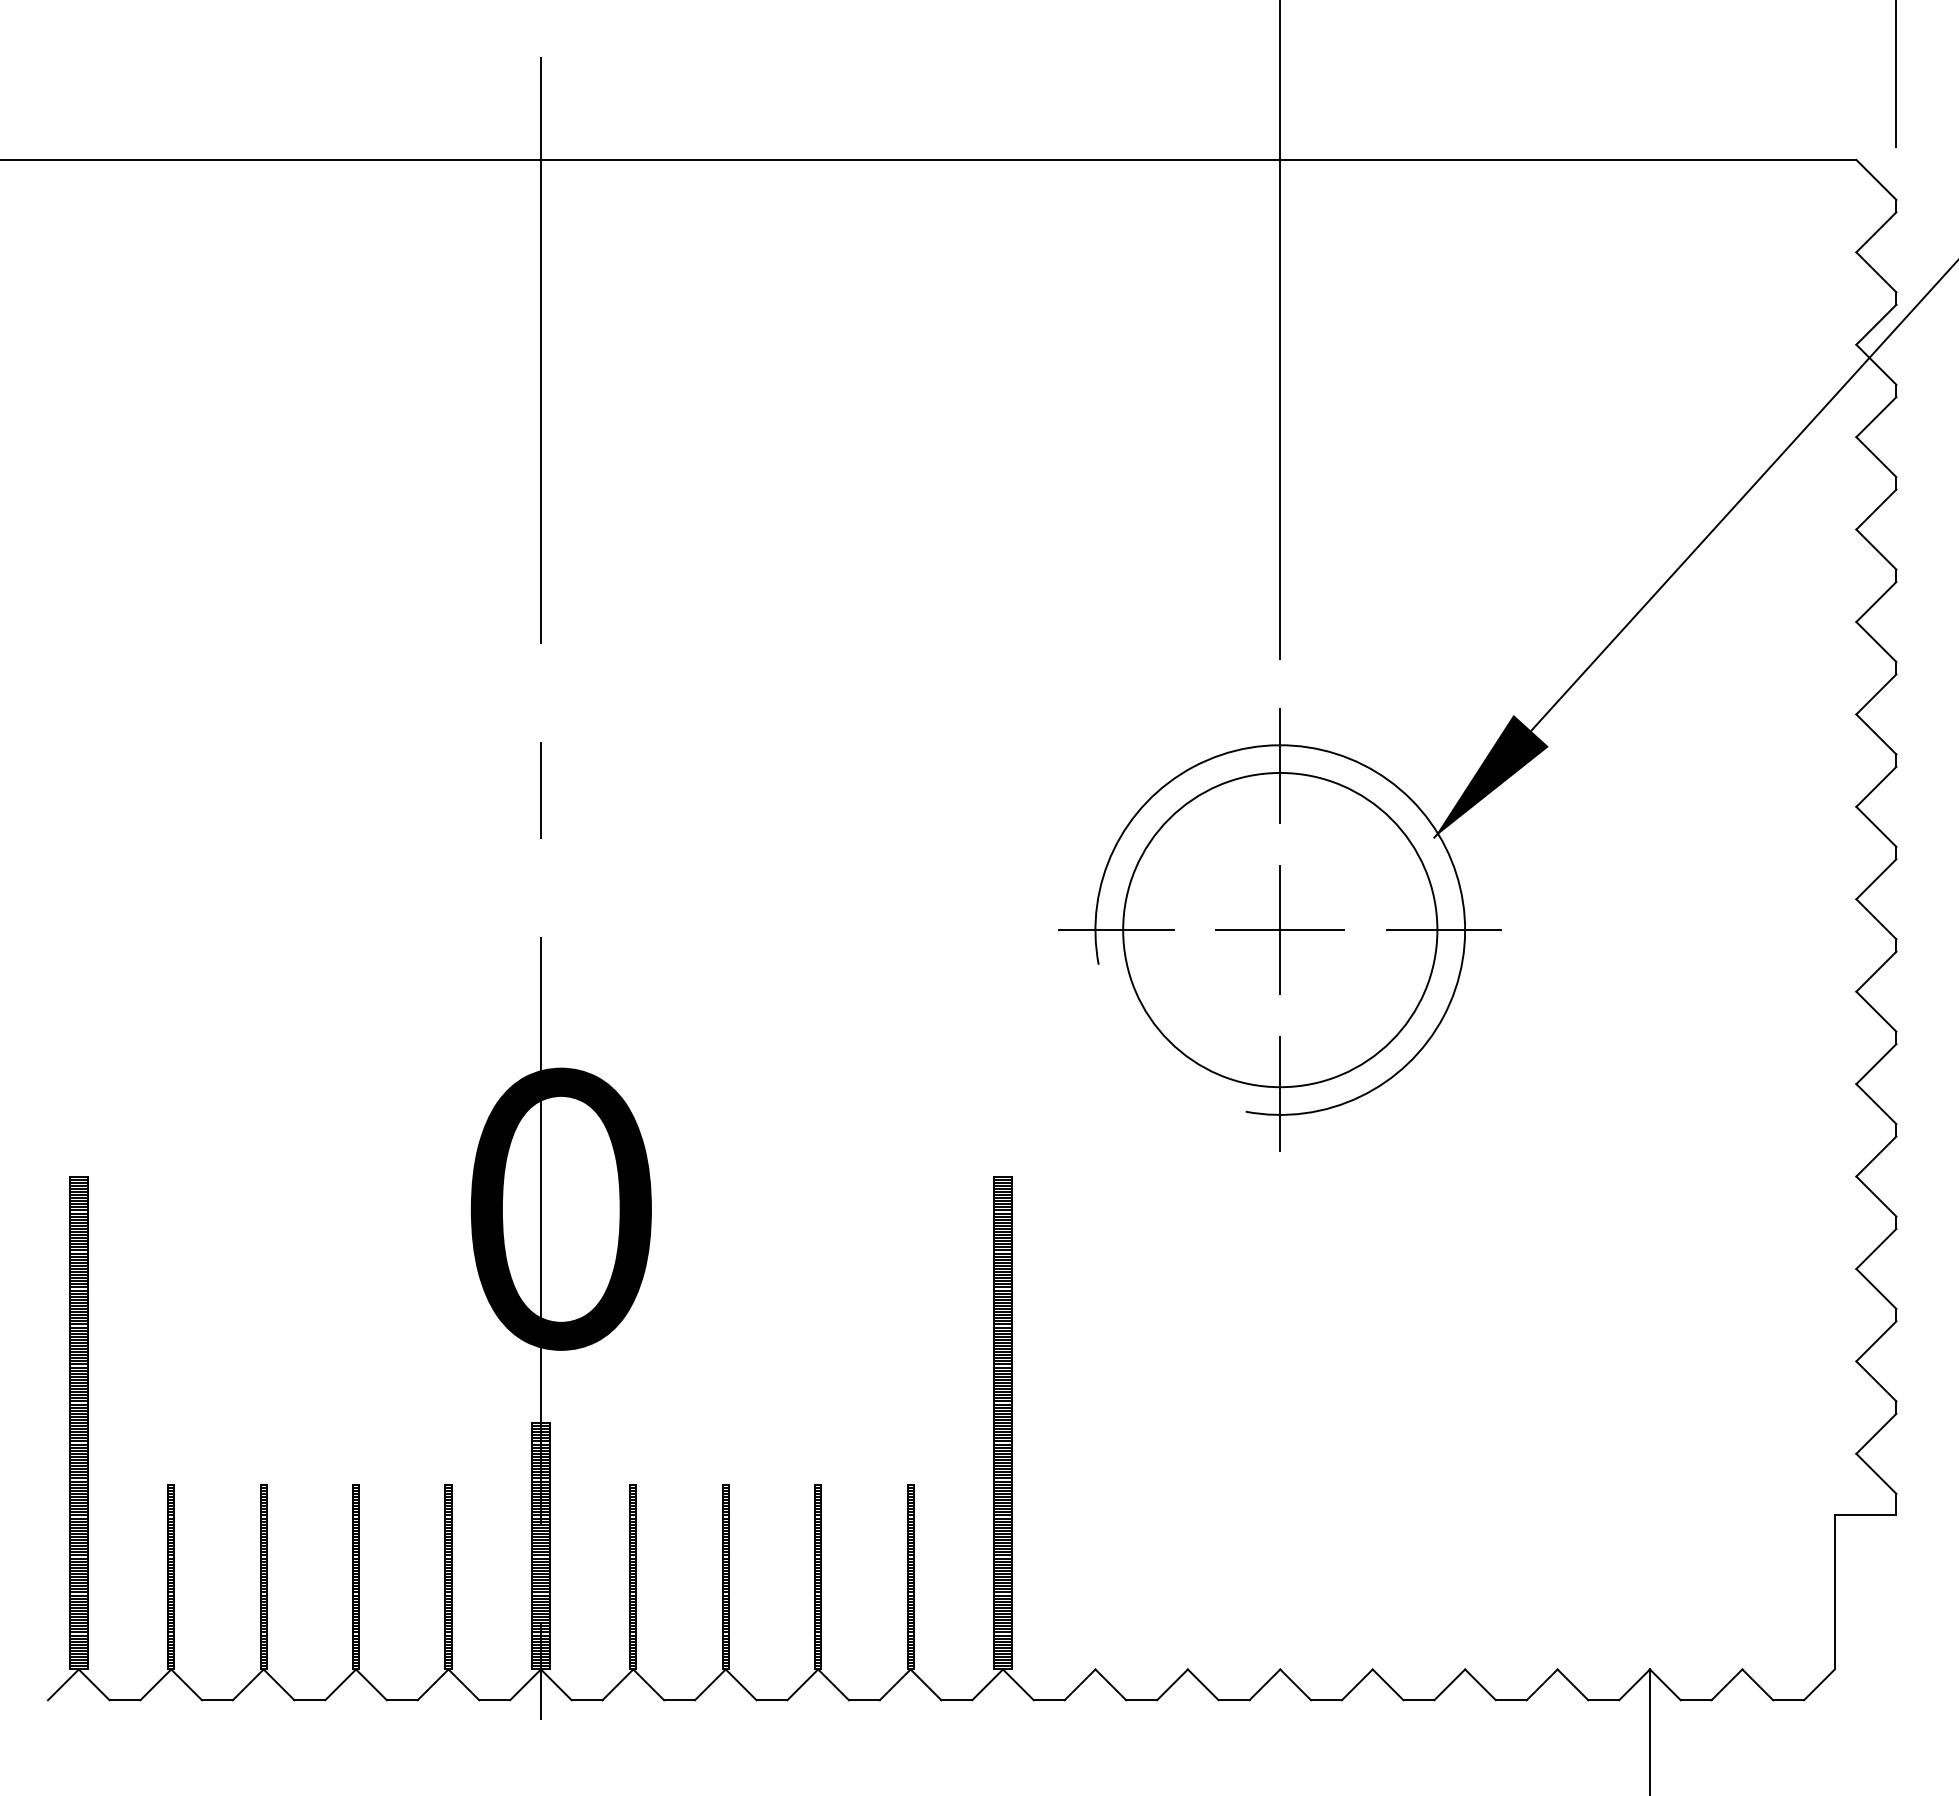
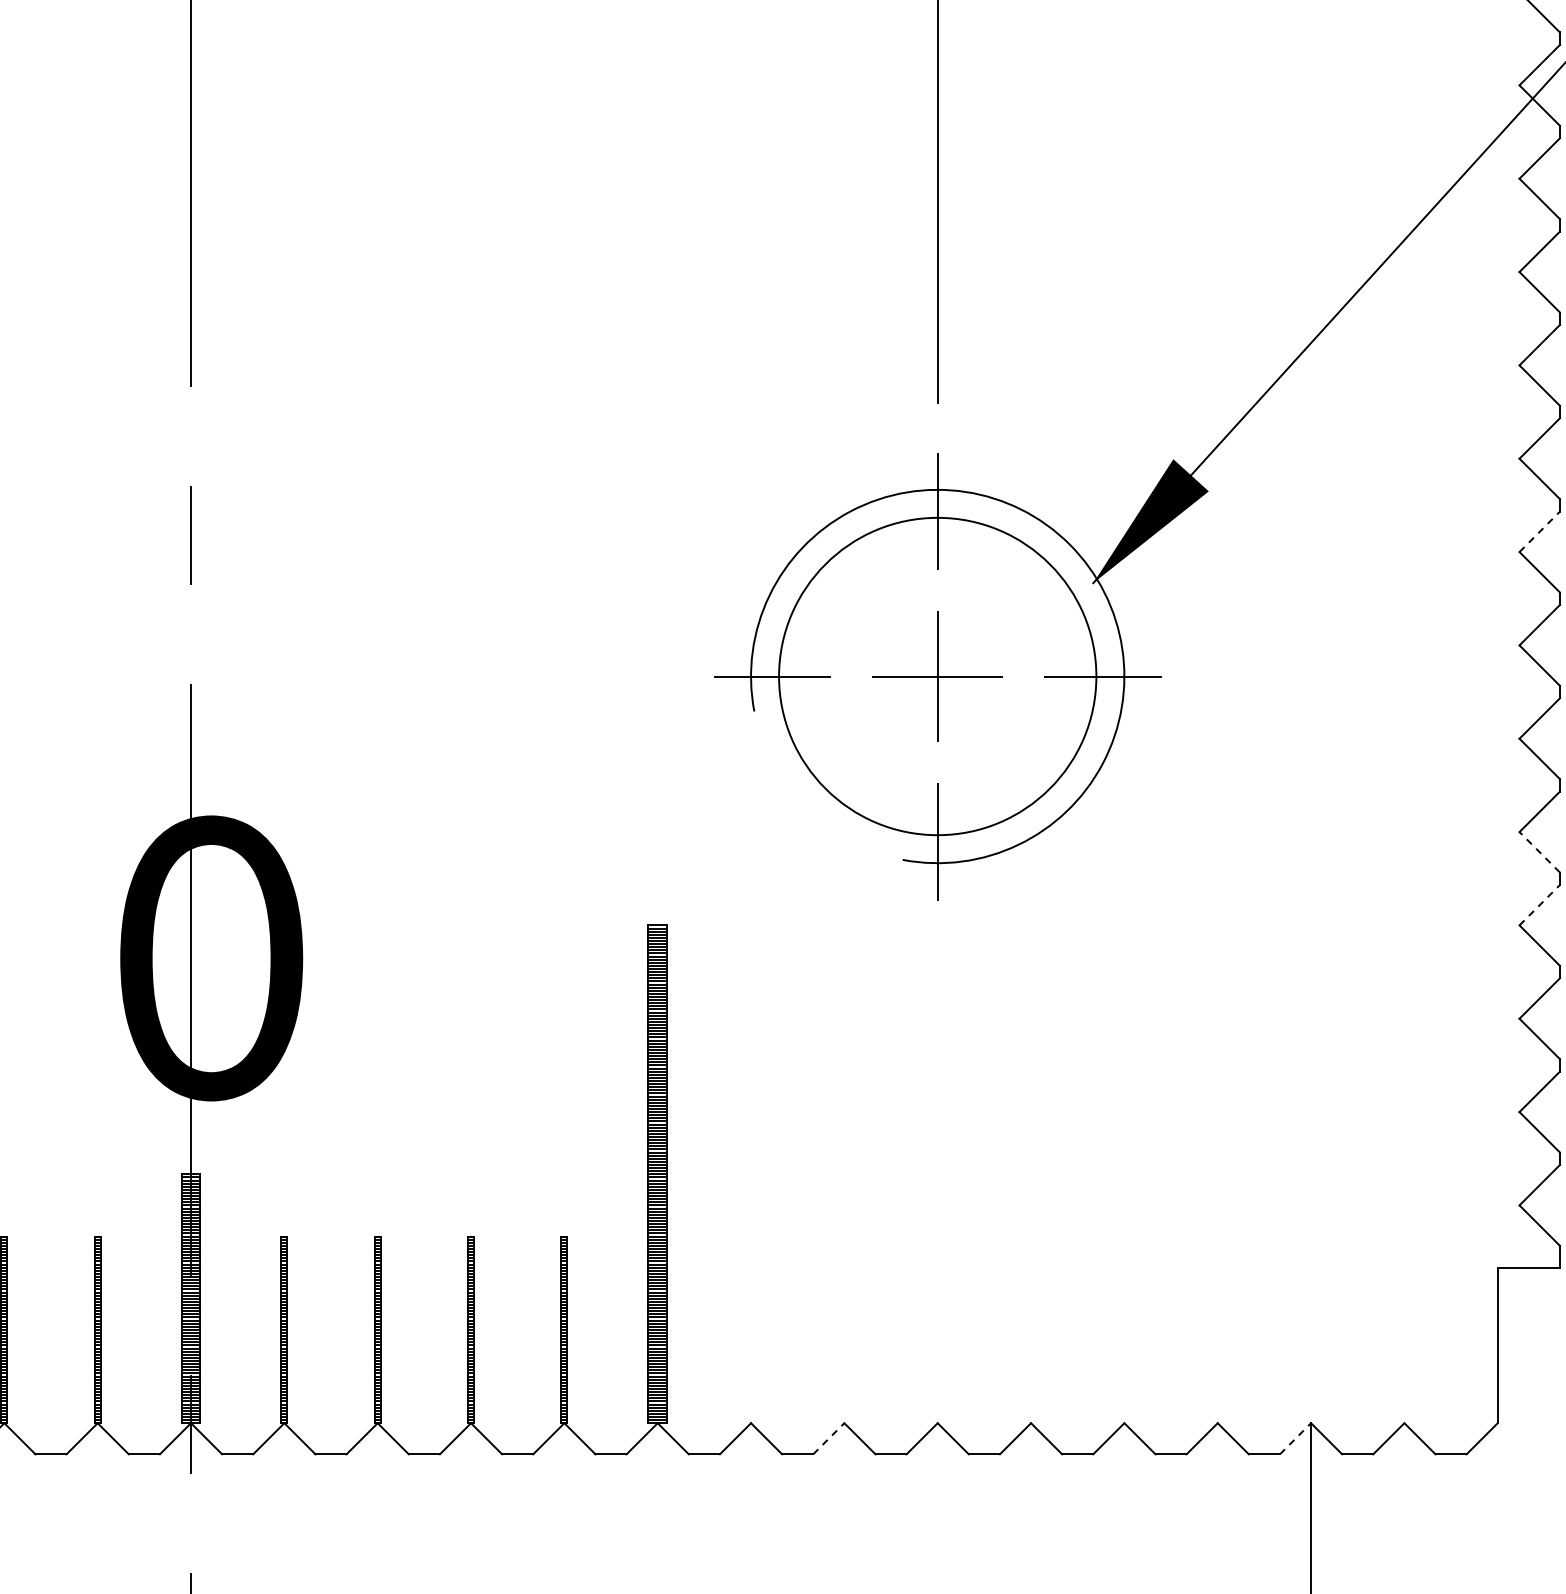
line: (1876, 786) -> (1539, 531), solid -> dashed
line: (1876, 1103) -> (1539, 851), solid -> dashed
line: (1876, 1156) -> (1539, 905), solid -> dashed
line: (1172, 1684) -> (828, 1438), solid -> dashed
line: (1634, 1684) -> (1295, 1438), solid -> dashed

